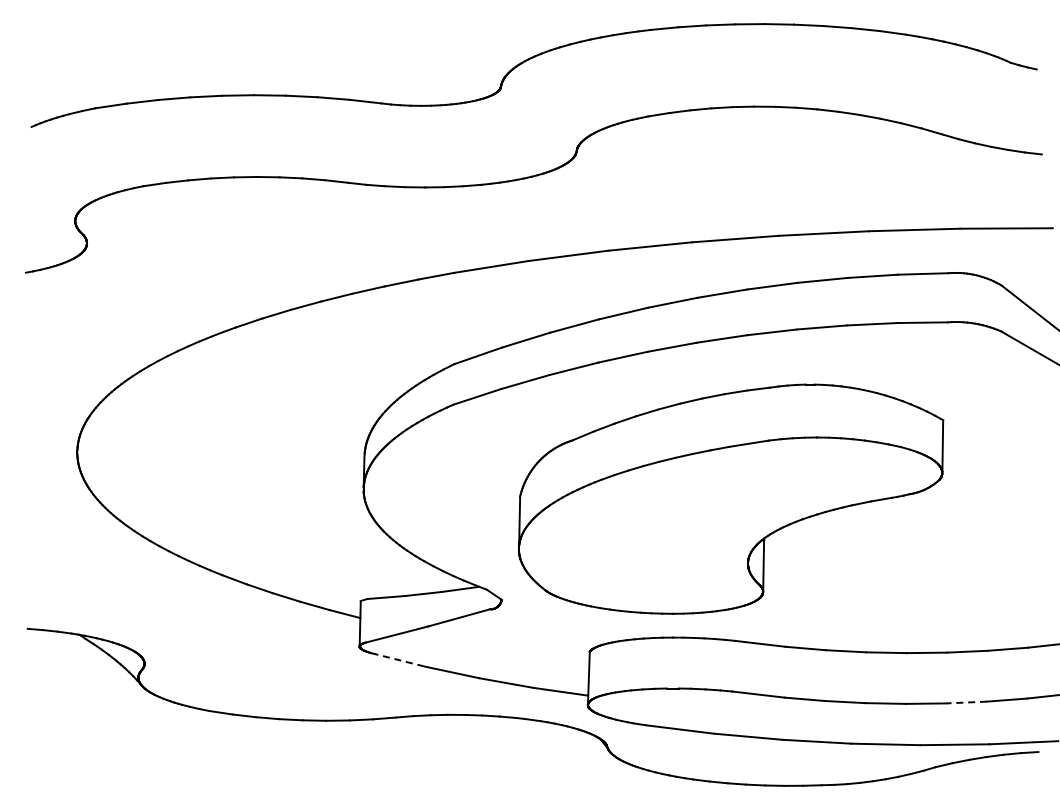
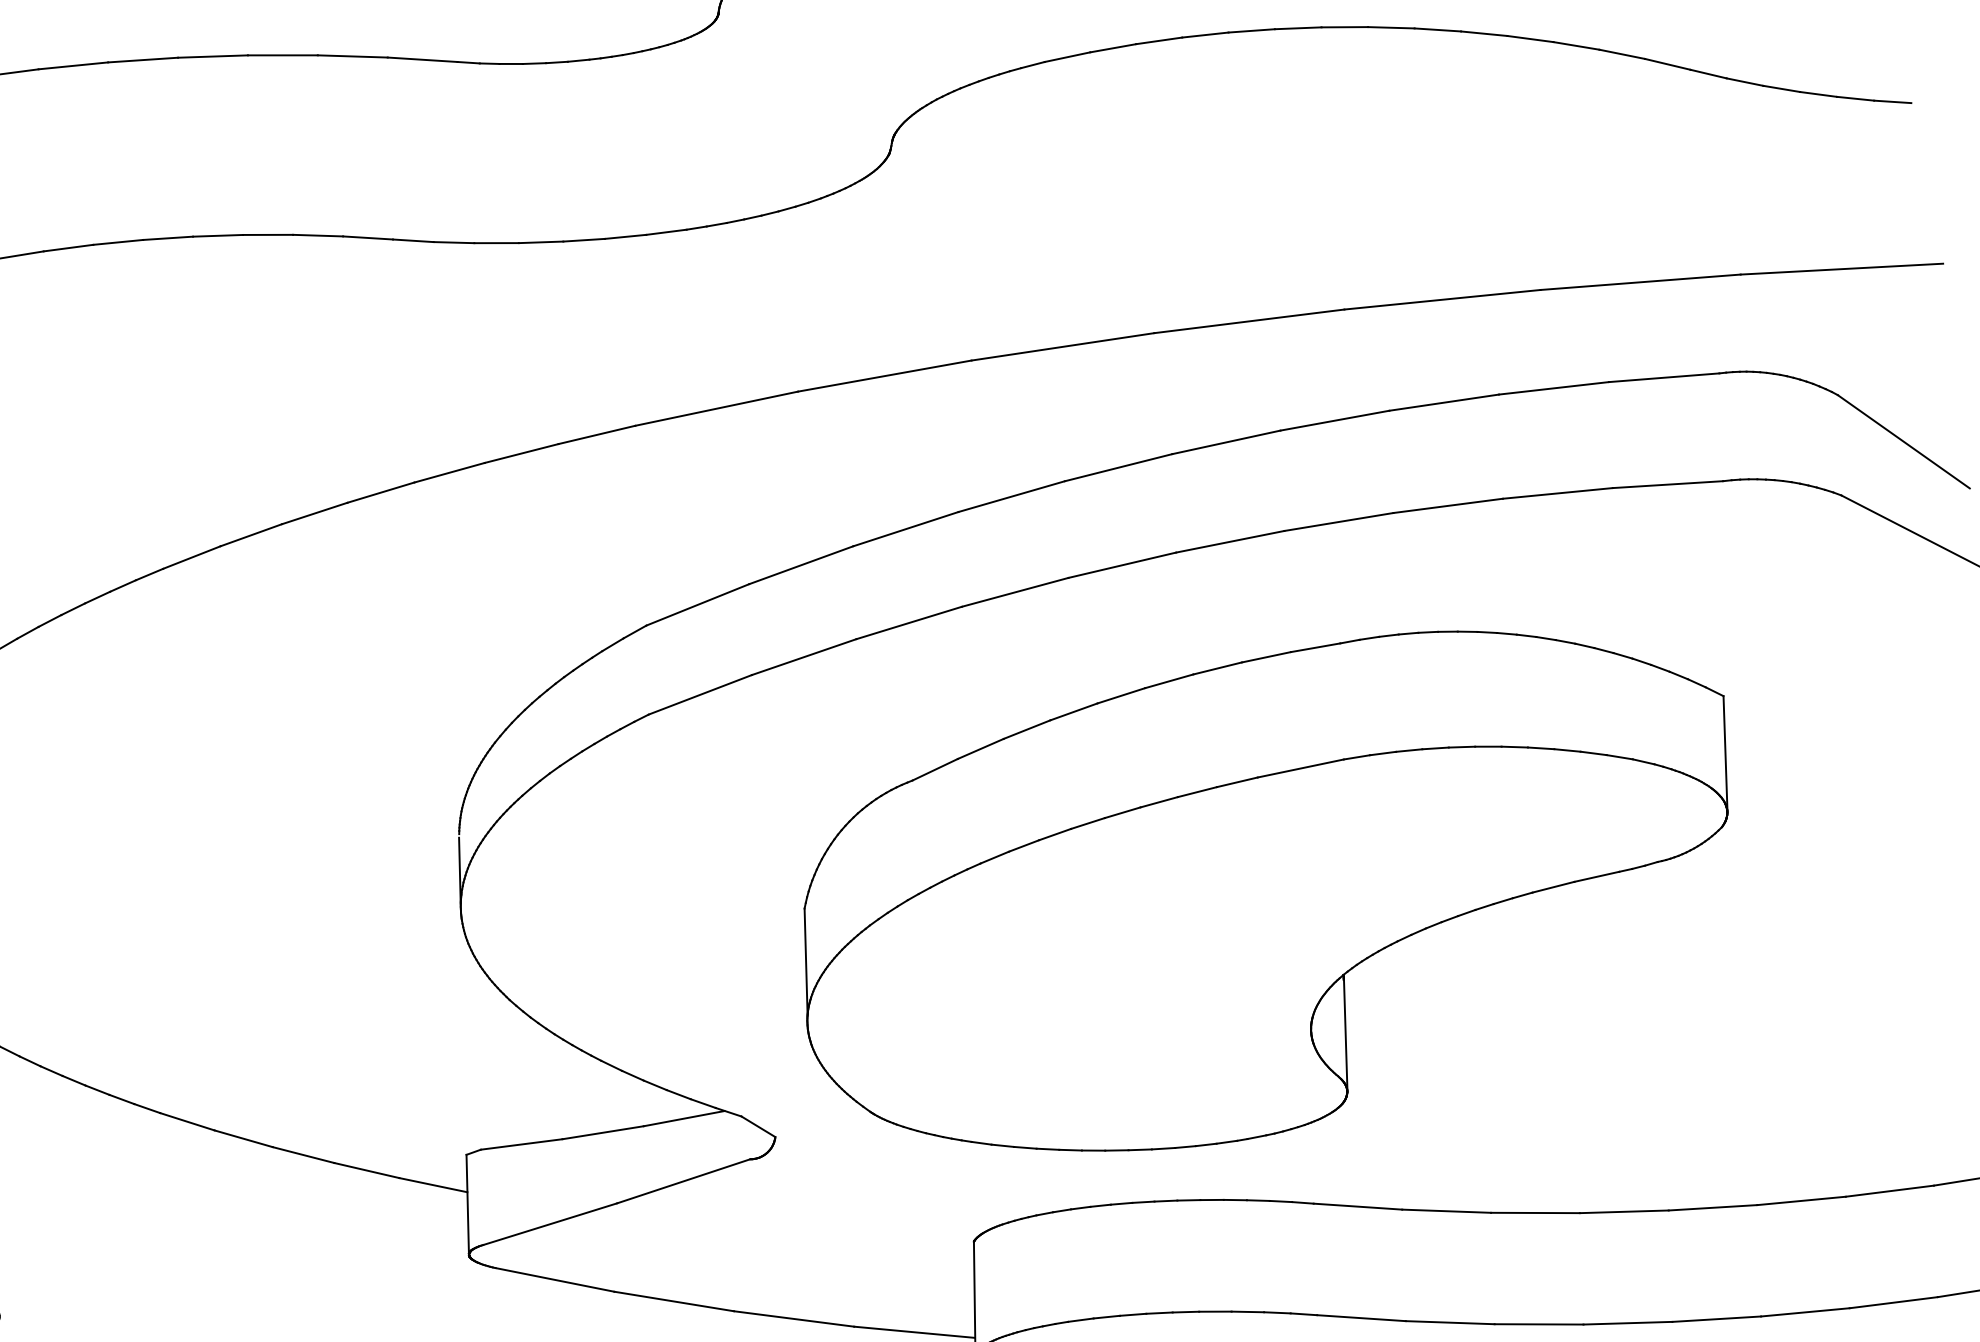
line: (398, 659) -> (555, 1278), dashed -> solid
line: (966, 702) -> (1804, 1312), dashed -> solid

